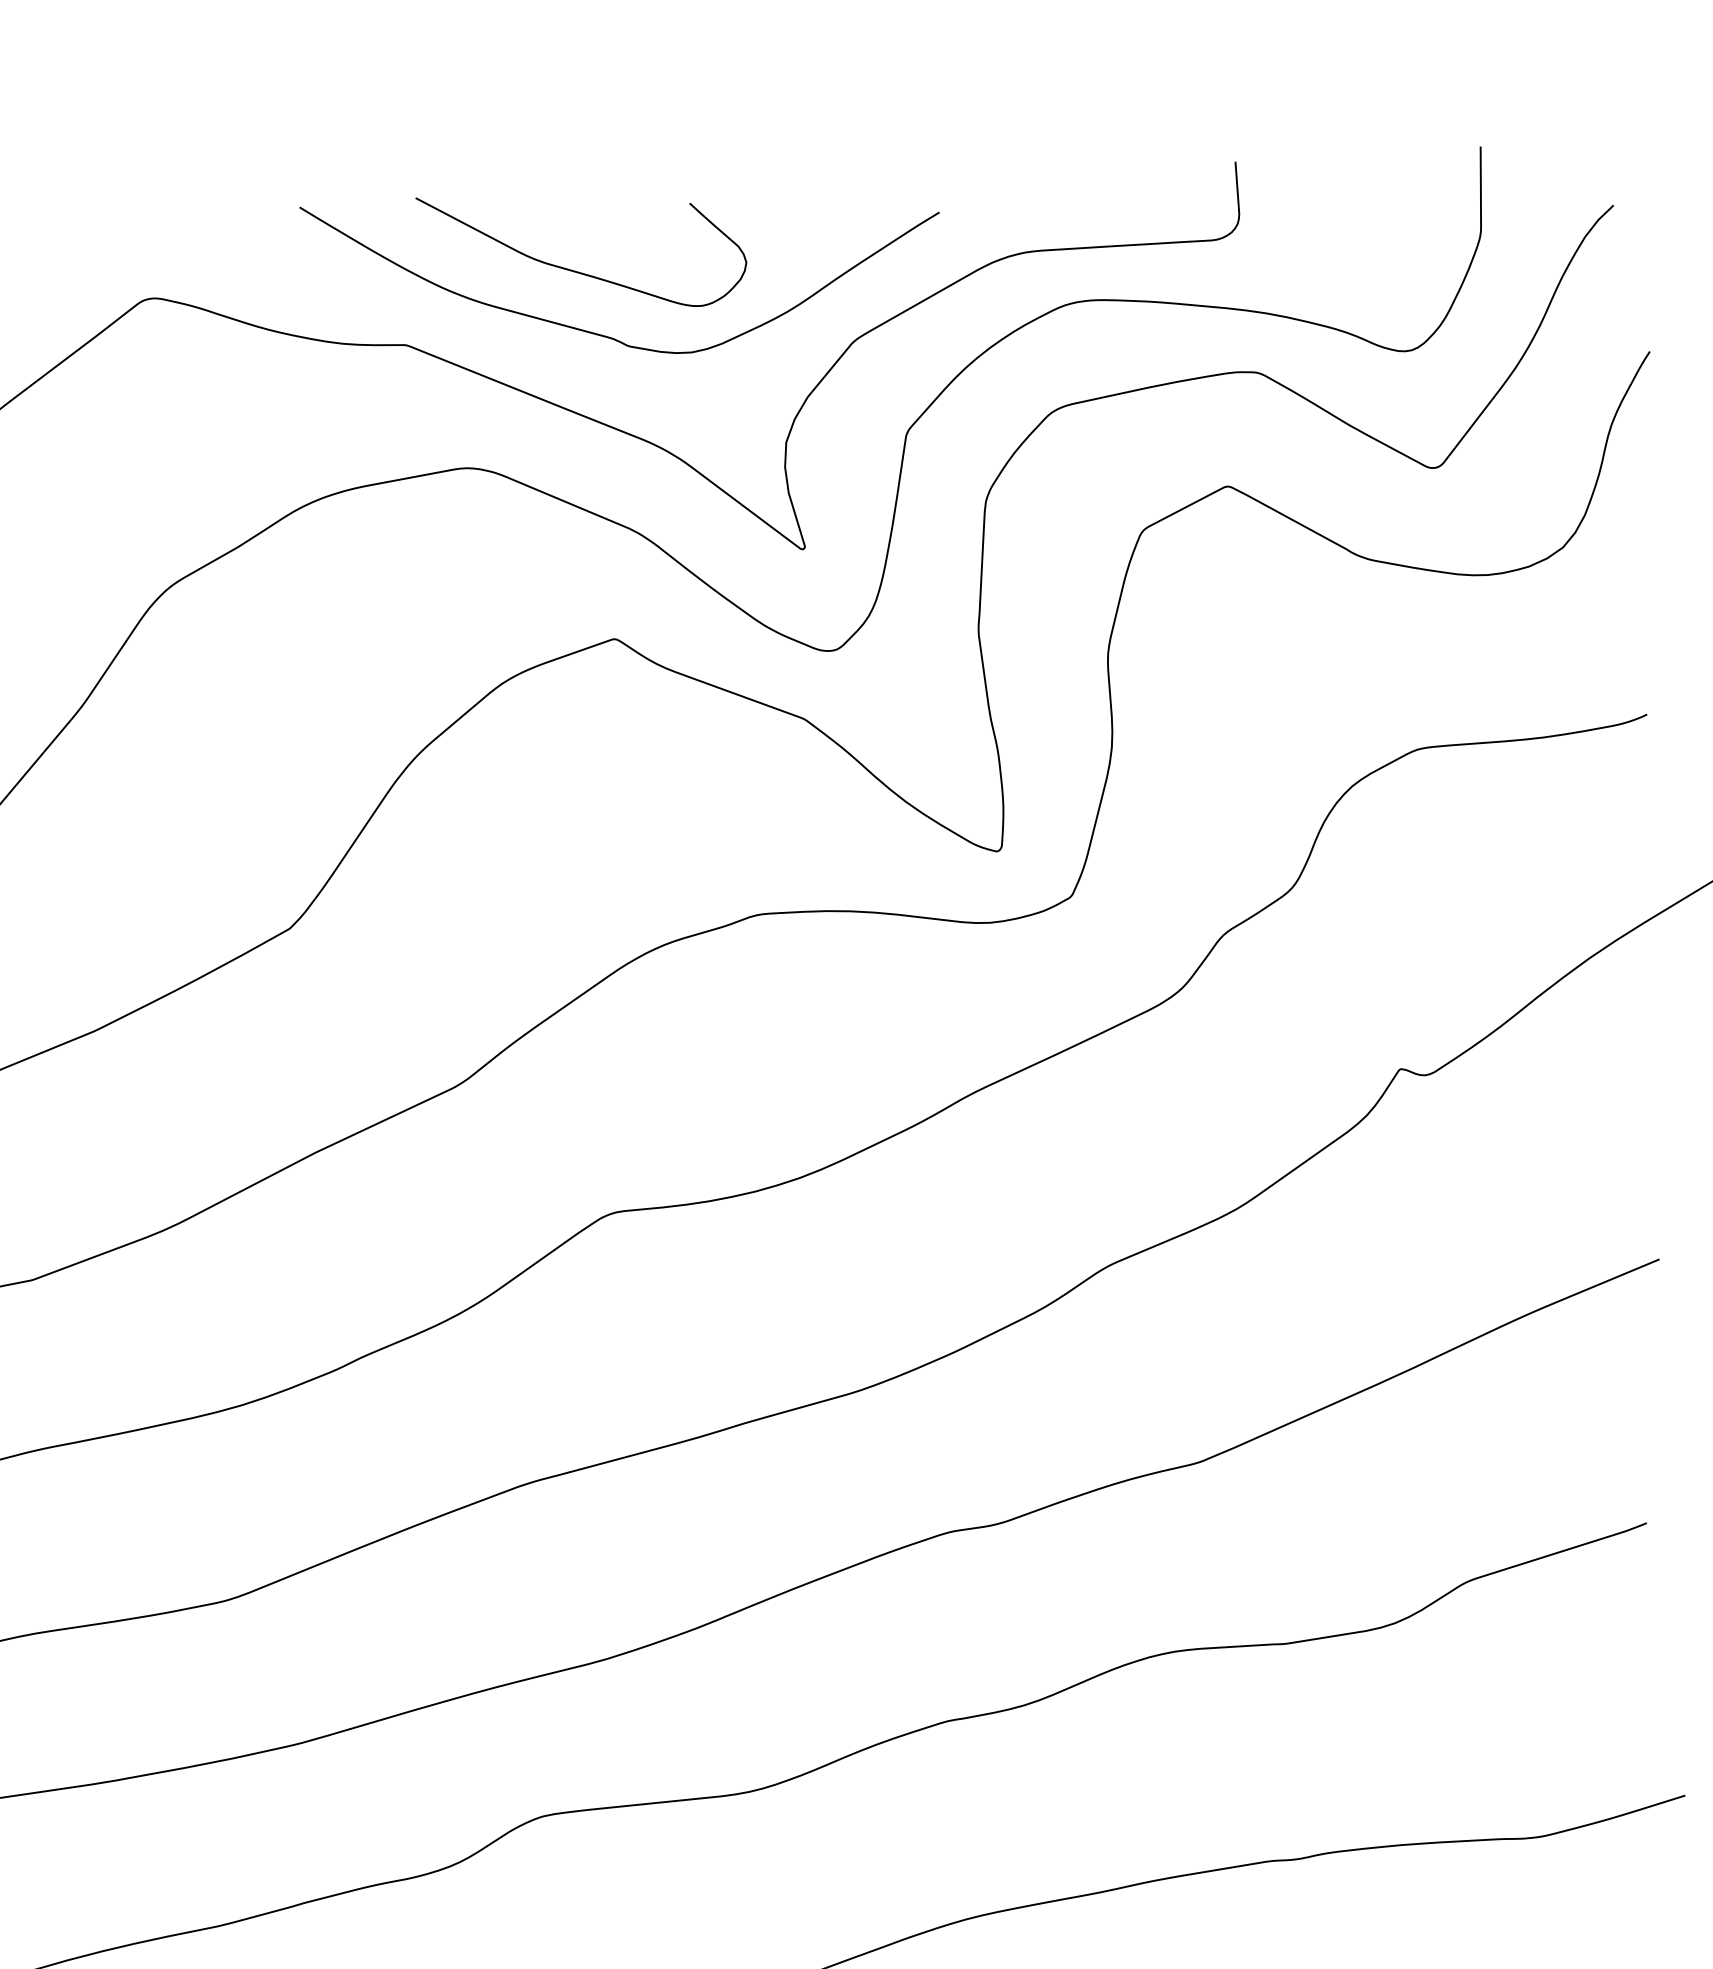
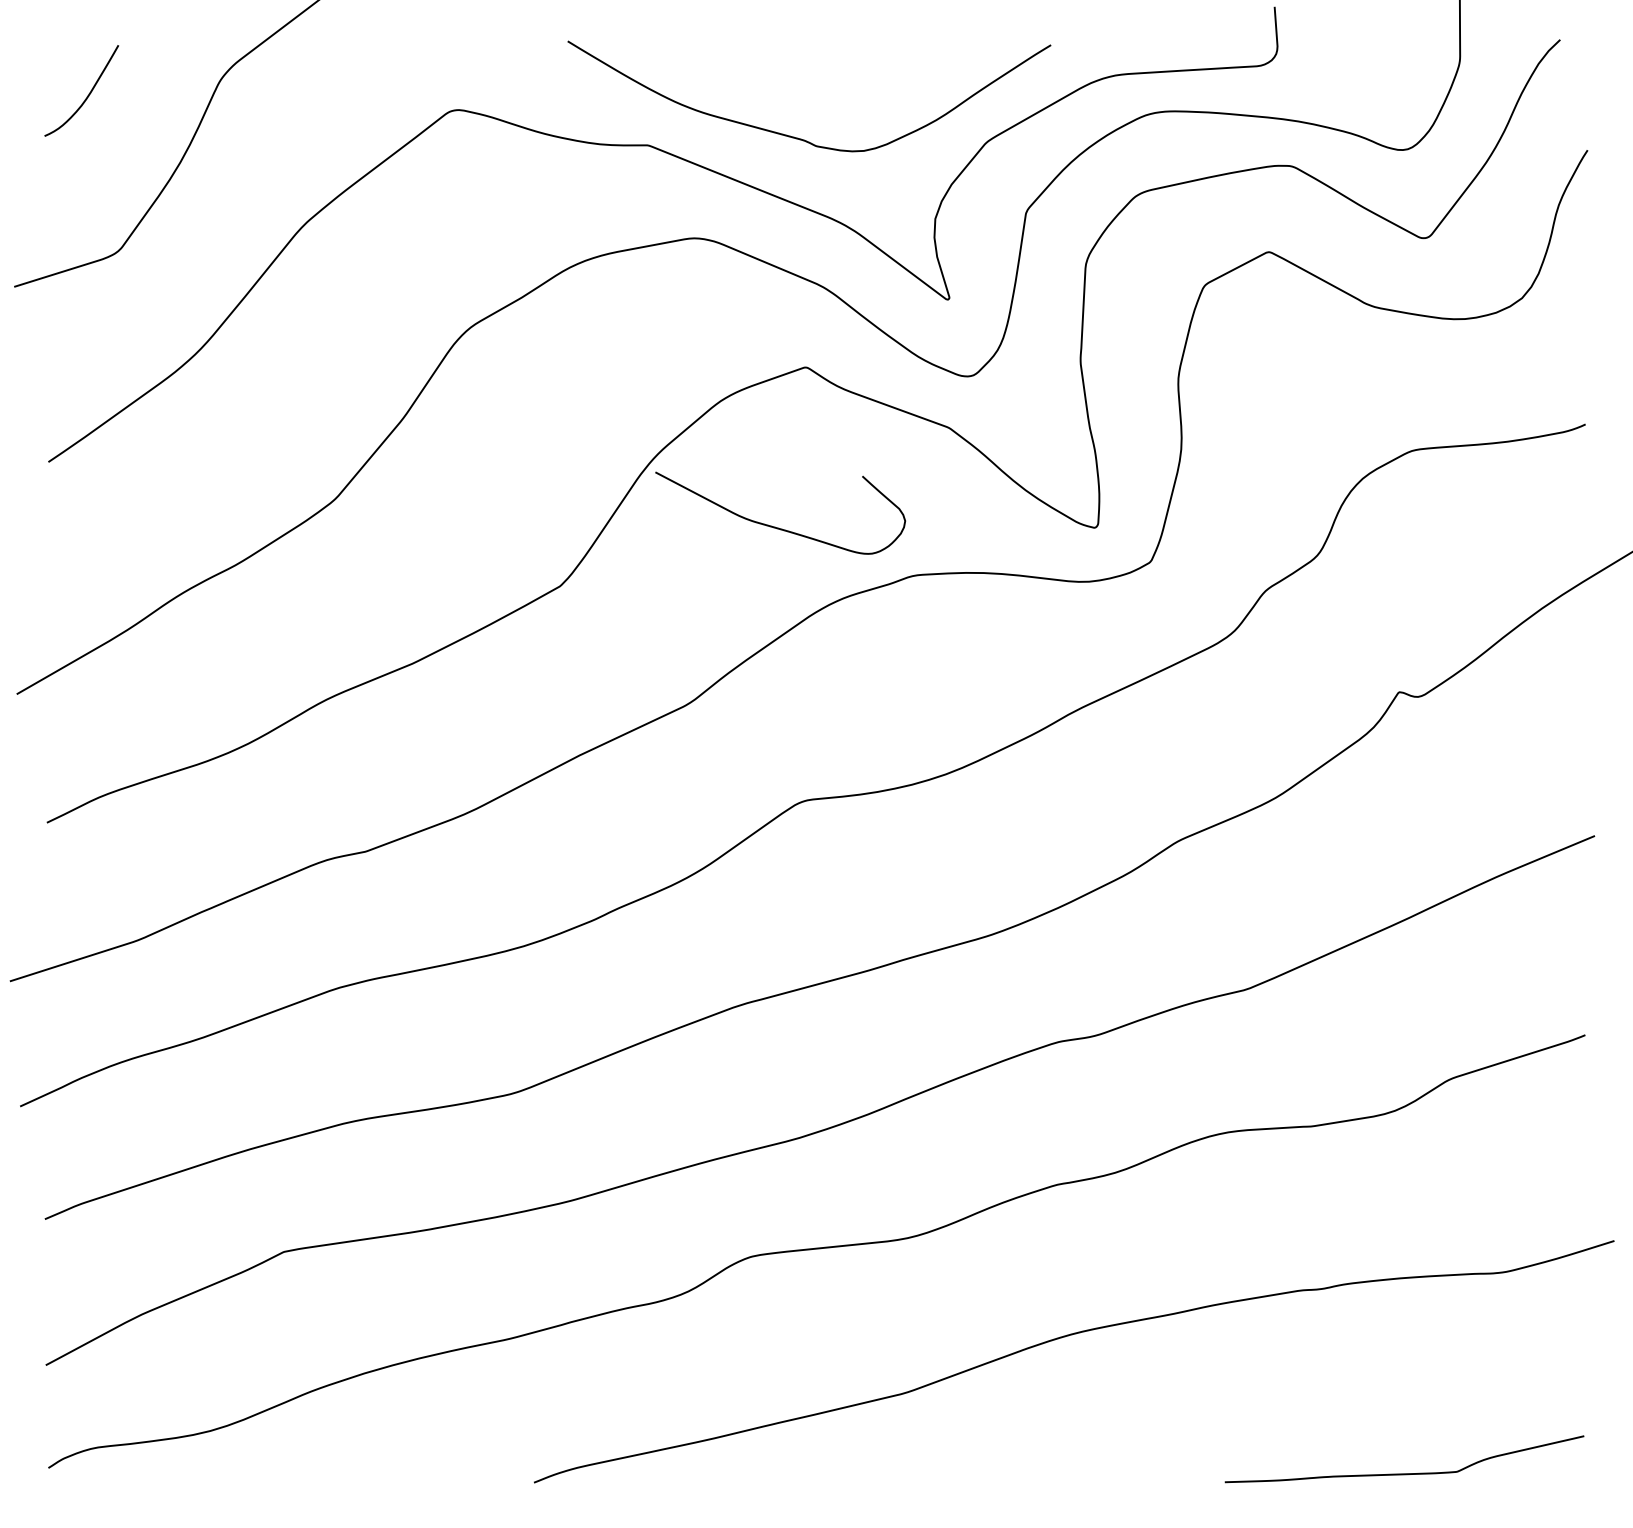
curve: (574, 269) -> (775, 526), moved

